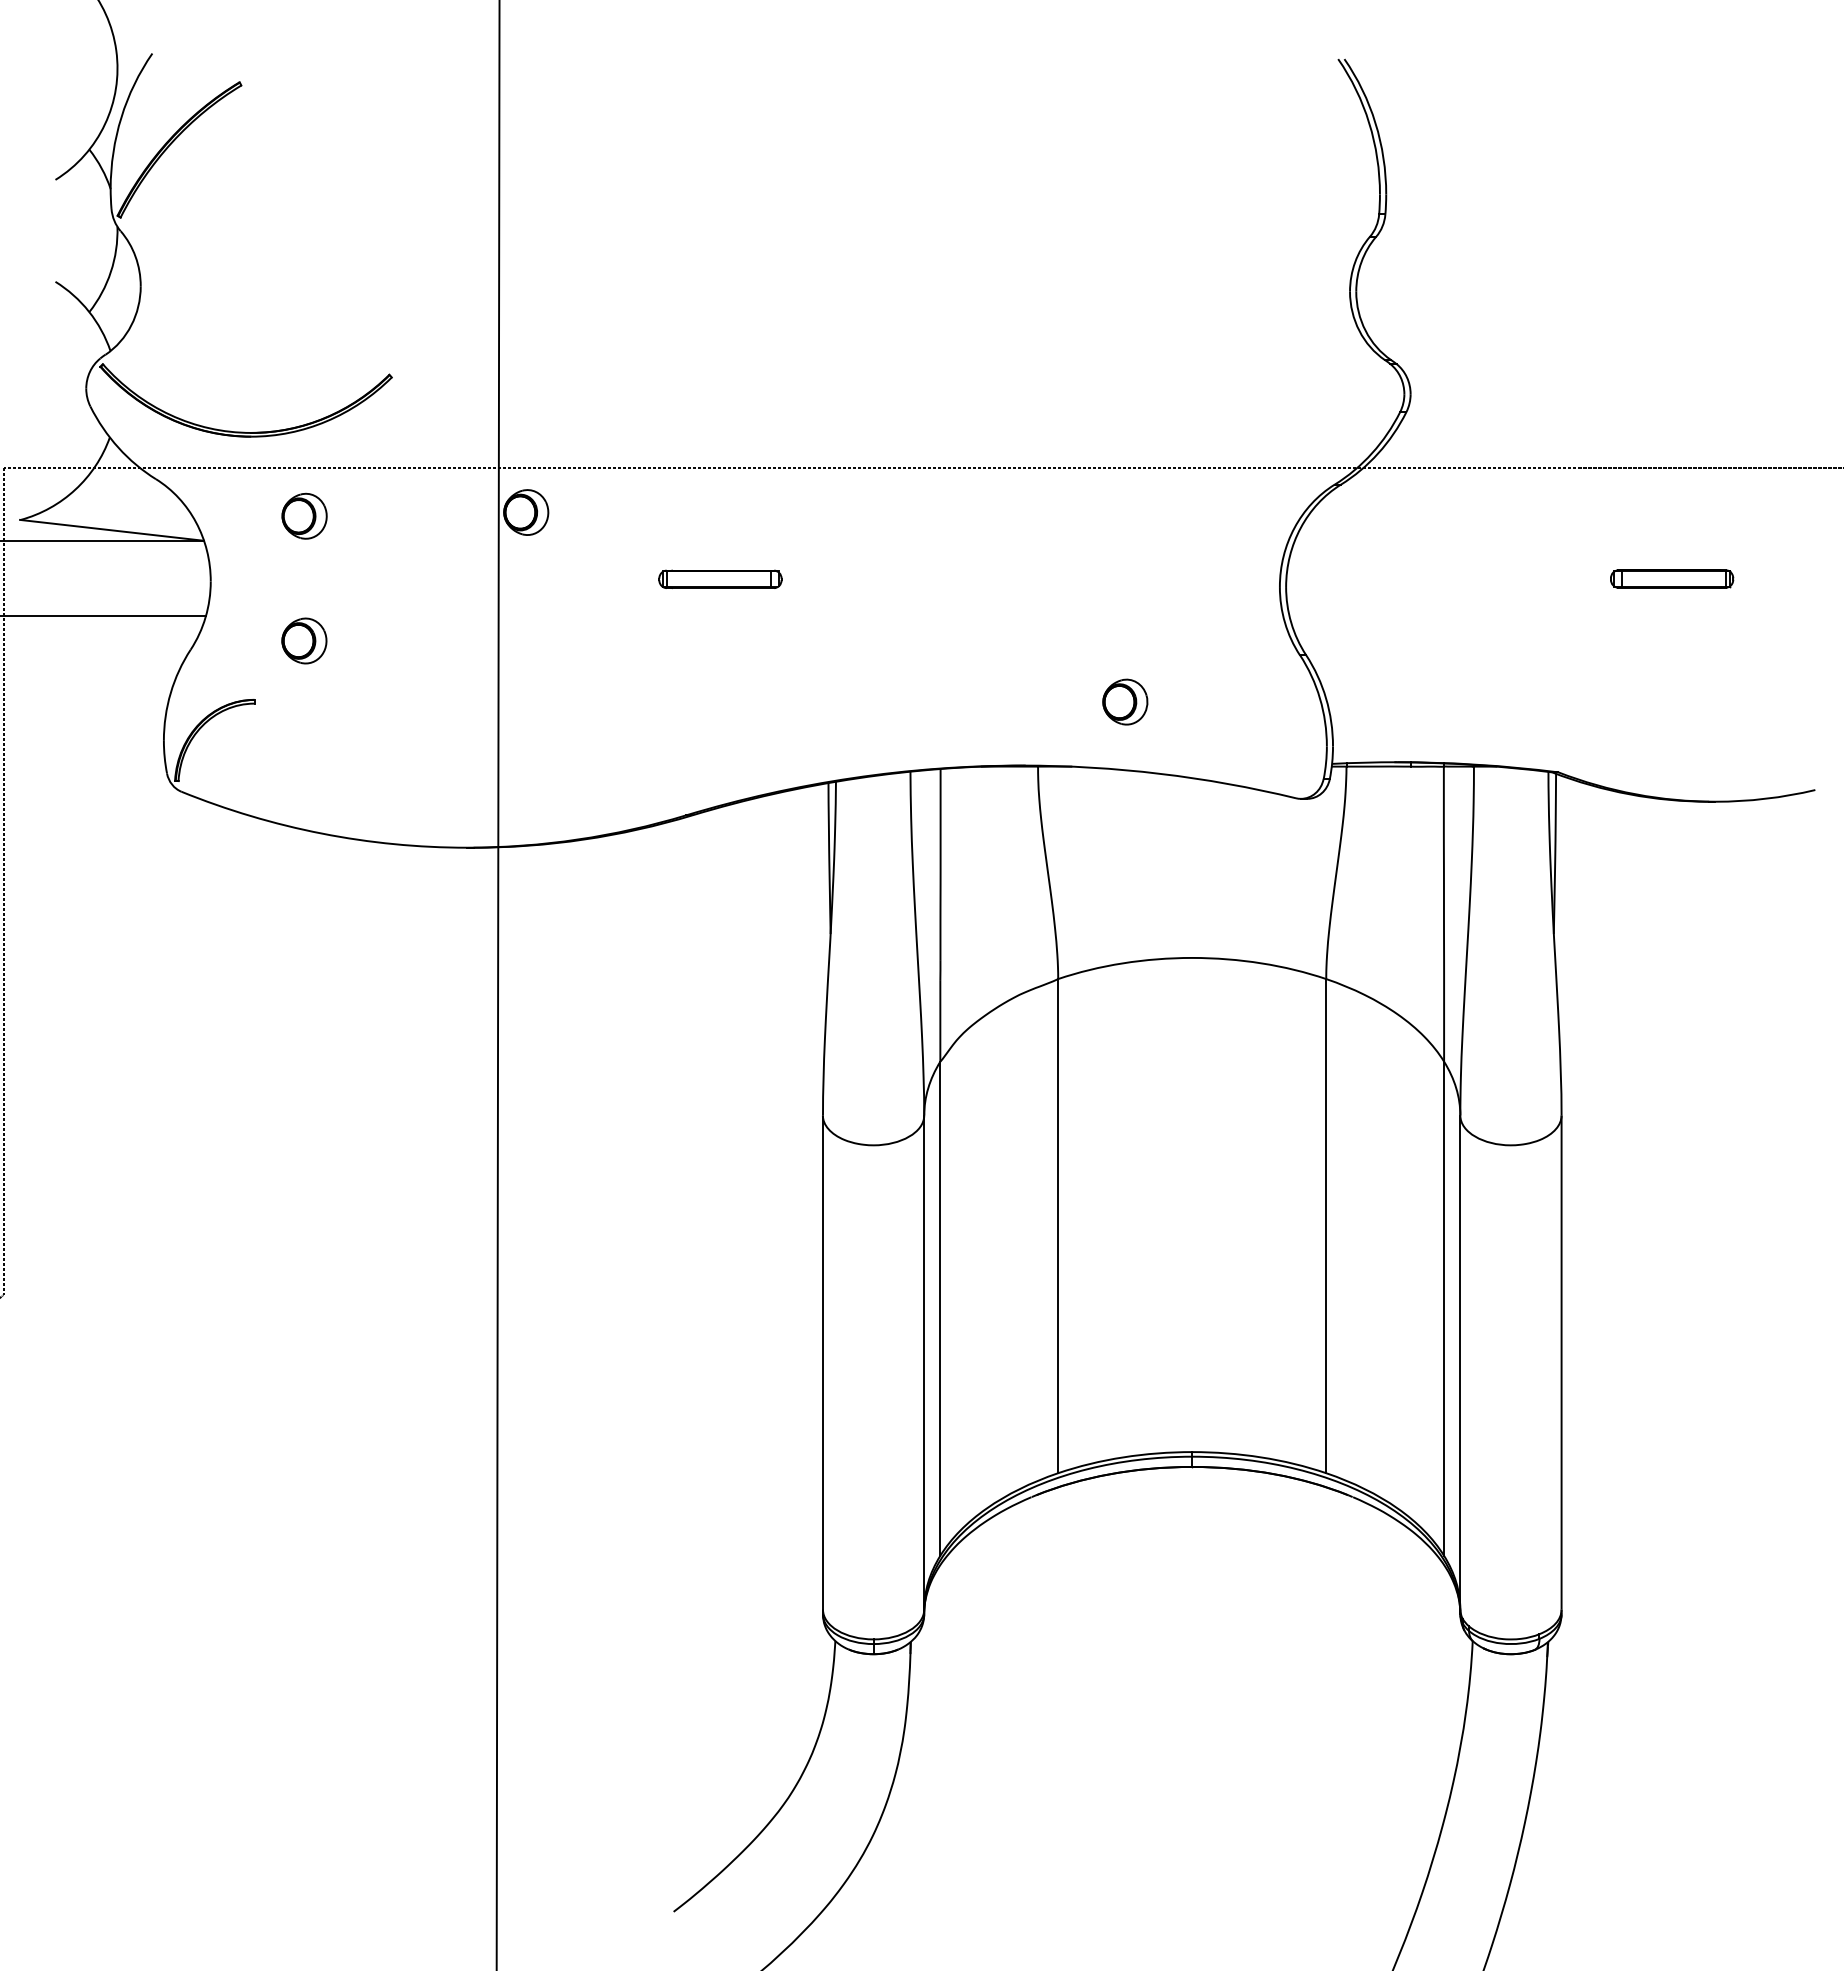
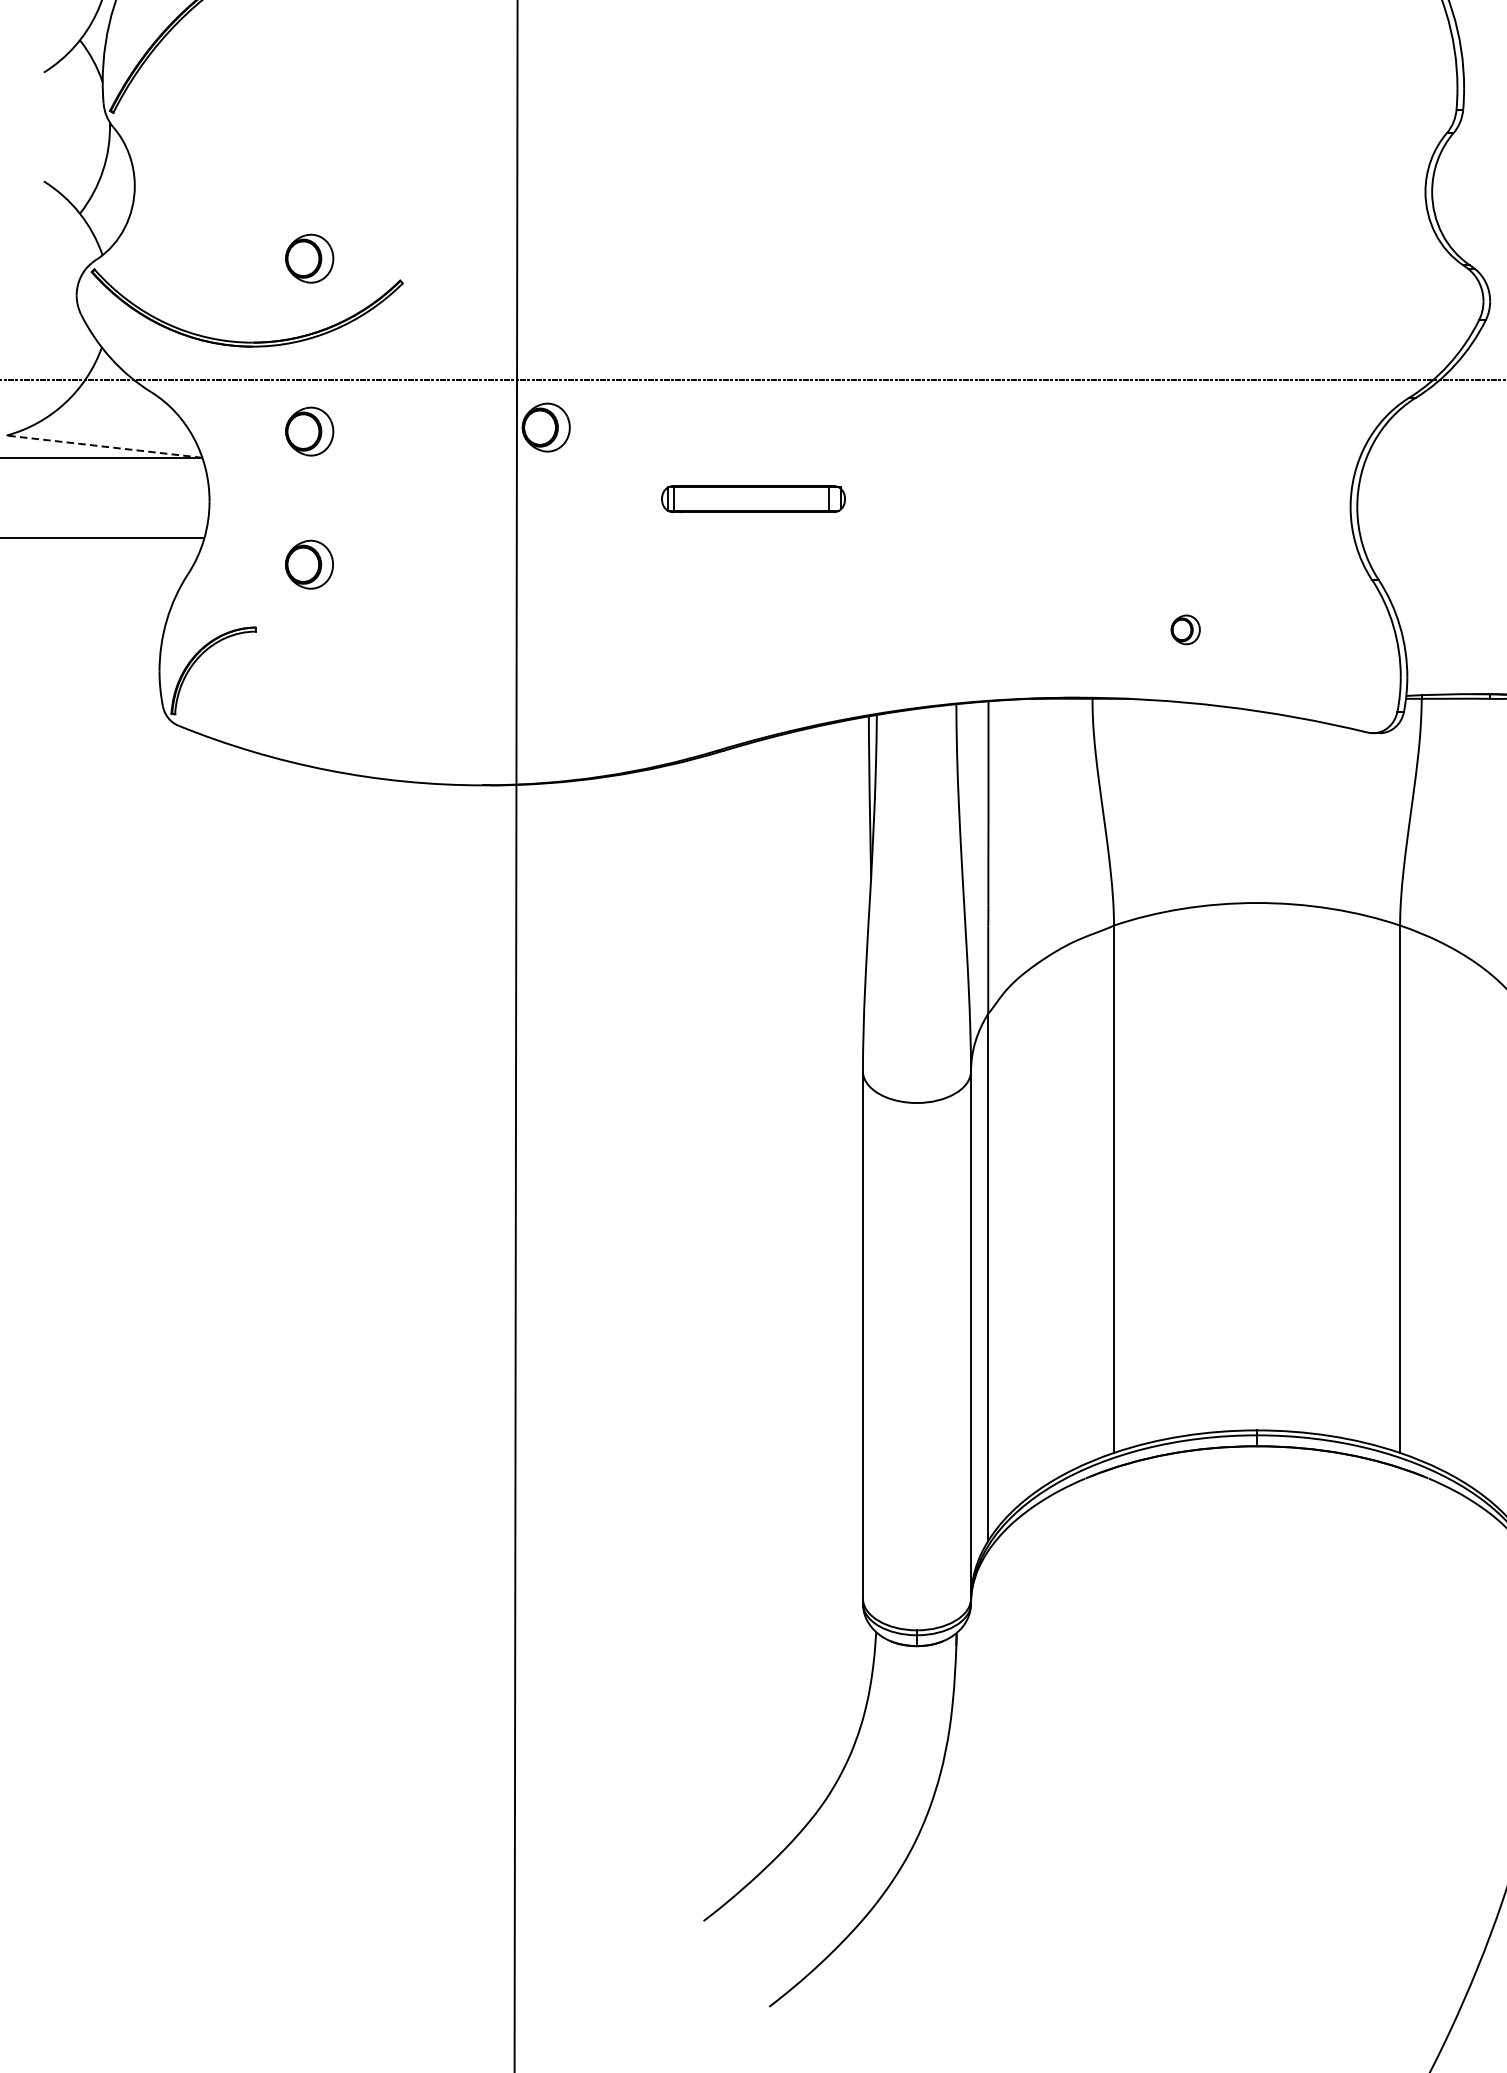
part: (304, 353) -> (309, 257), added
line: (112, 530) -> (104, 446), solid -> dashed
part: (720, 578) -> (753, 498), size x1.4
part: (1125, 701) -> (1185, 629), size x0.6

